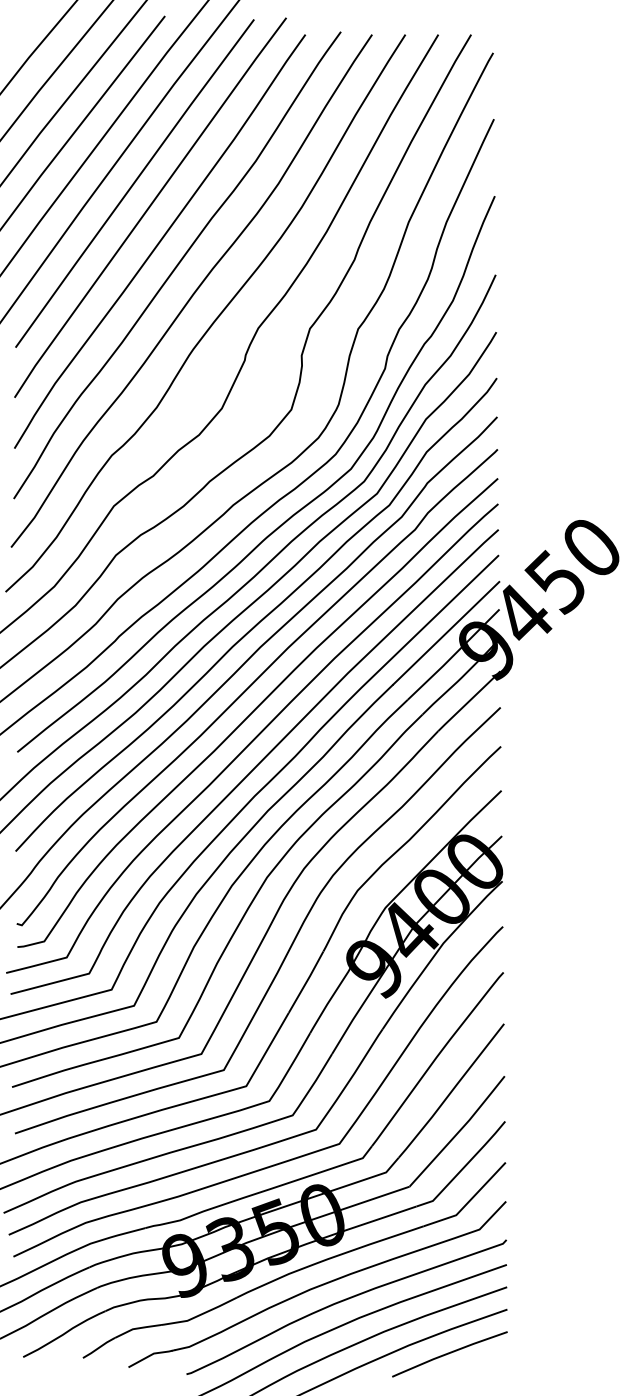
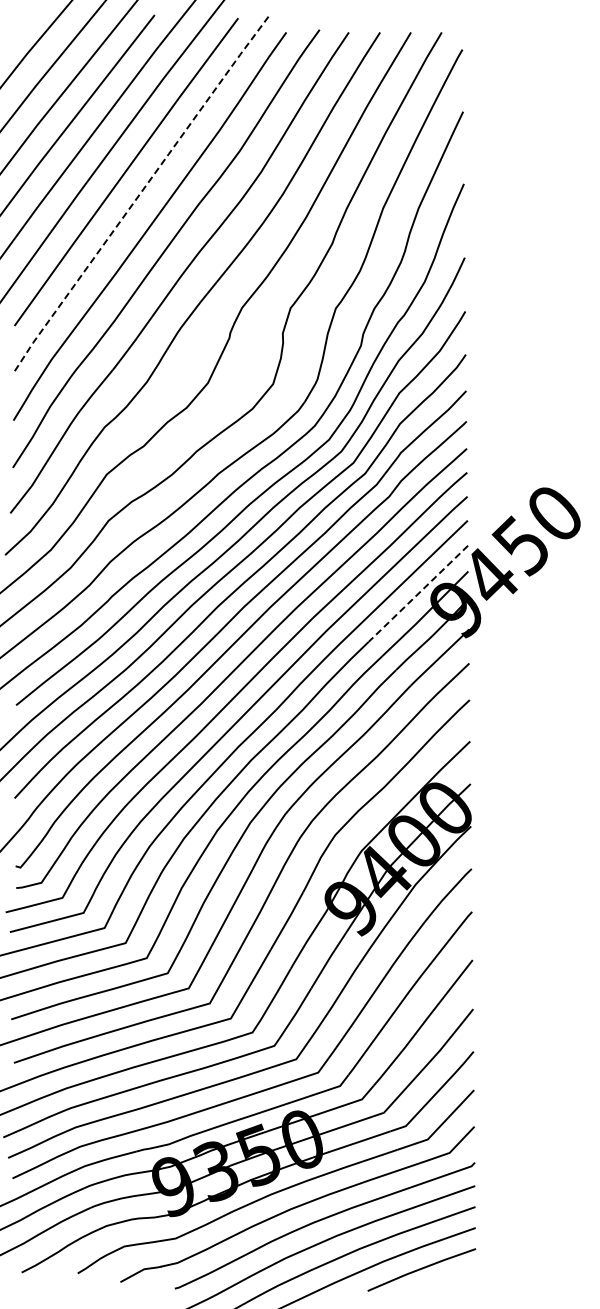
line: (148, 207) -> (139, 194), solid -> dashed
line: (446, 634) -> (418, 594), solid -> dashed

